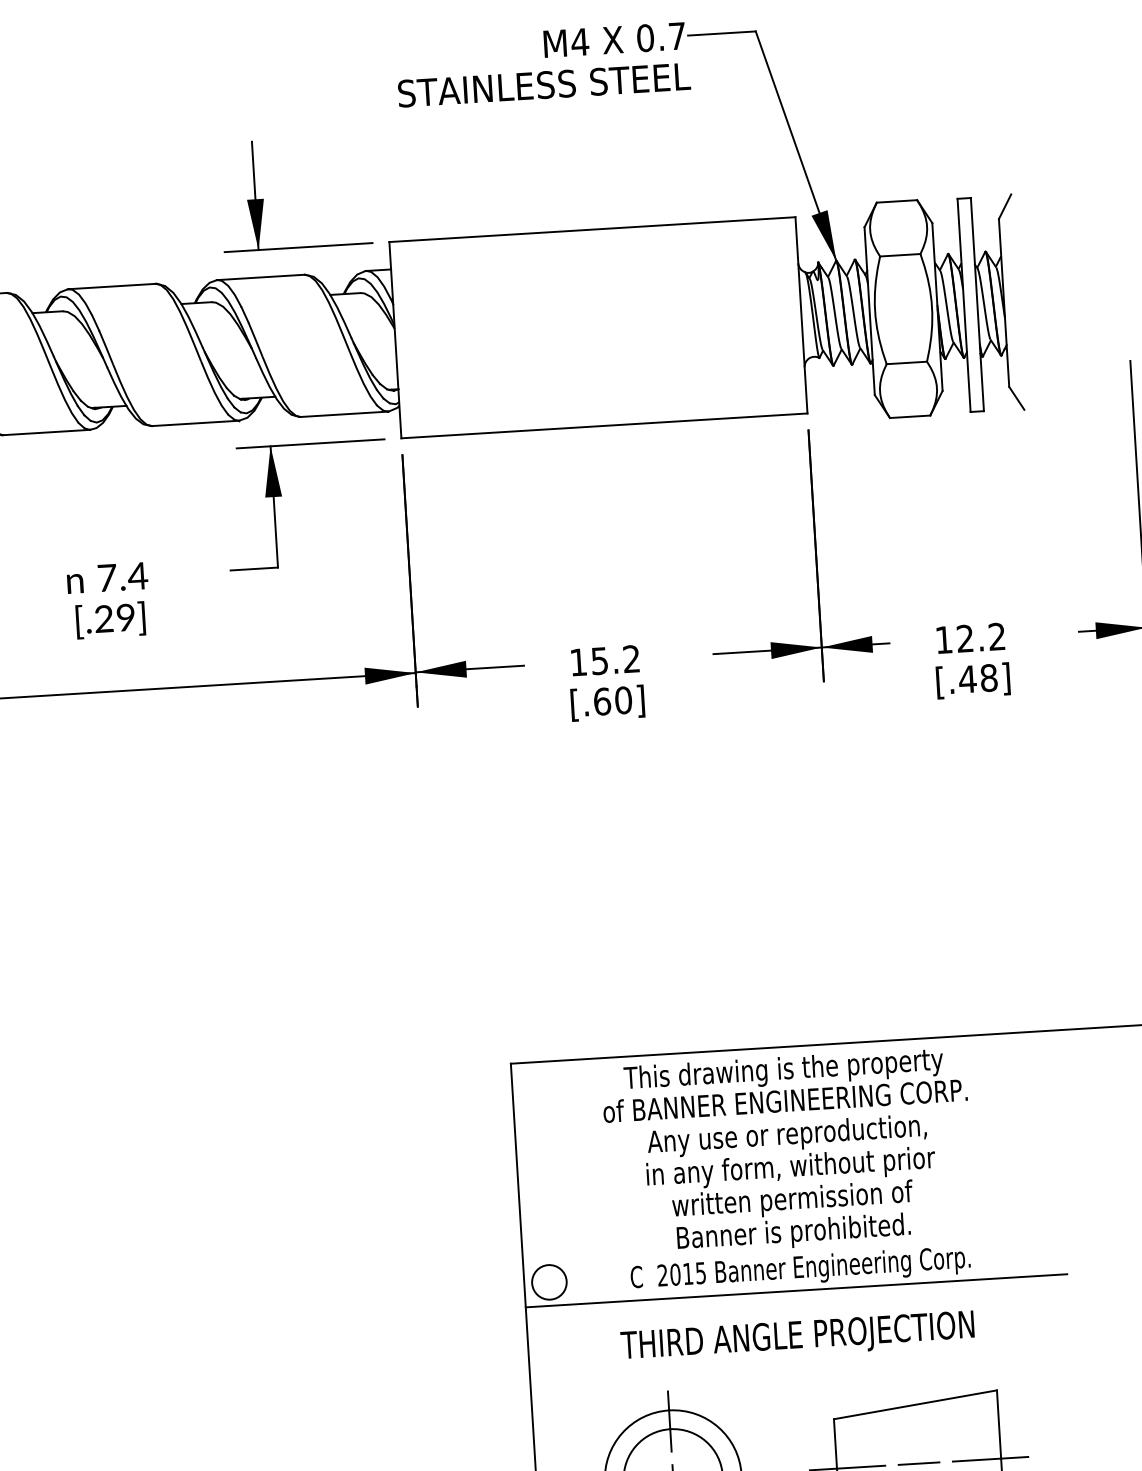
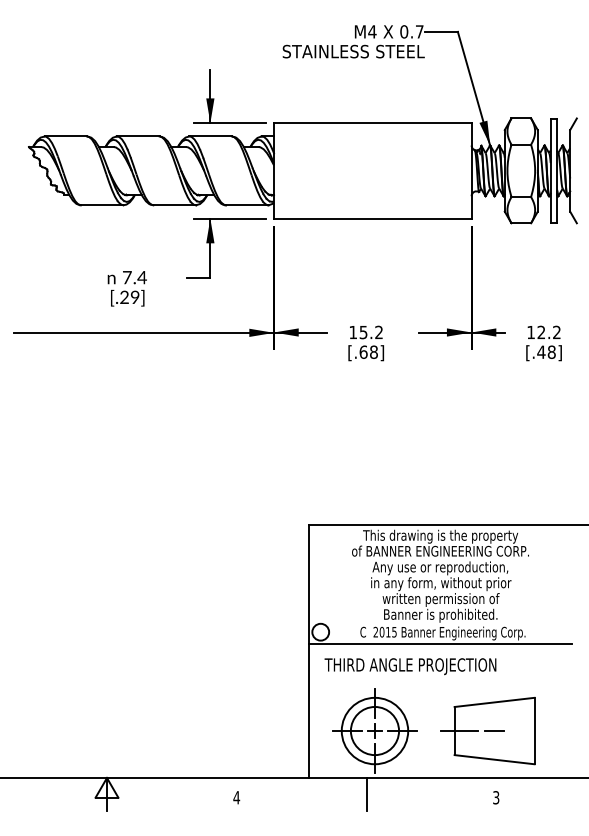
text: (622, 698) -> (373, 351), [.60] -> [.68]
text: (797, 1337) -> (410, 666), moved
line: (990, 1460) -> (529, 731), removed

